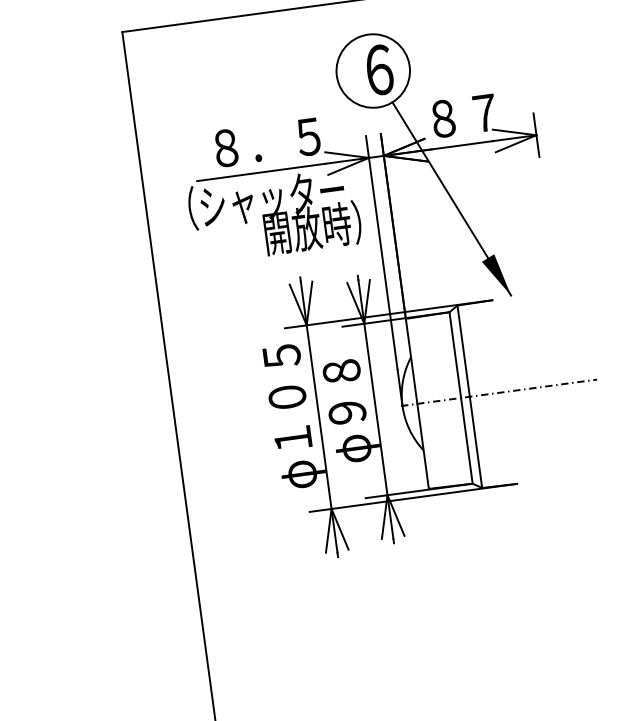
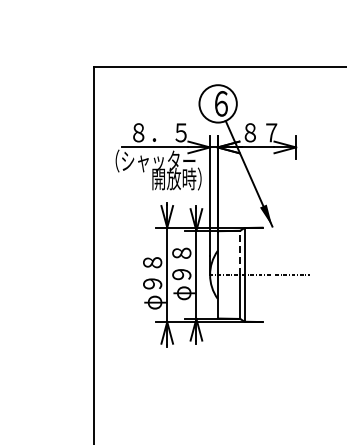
line: (455, 354) -> (240, 252), solid -> dashed
text: (287, 396) -> (152, 262), φ１０５ -> φ９８

